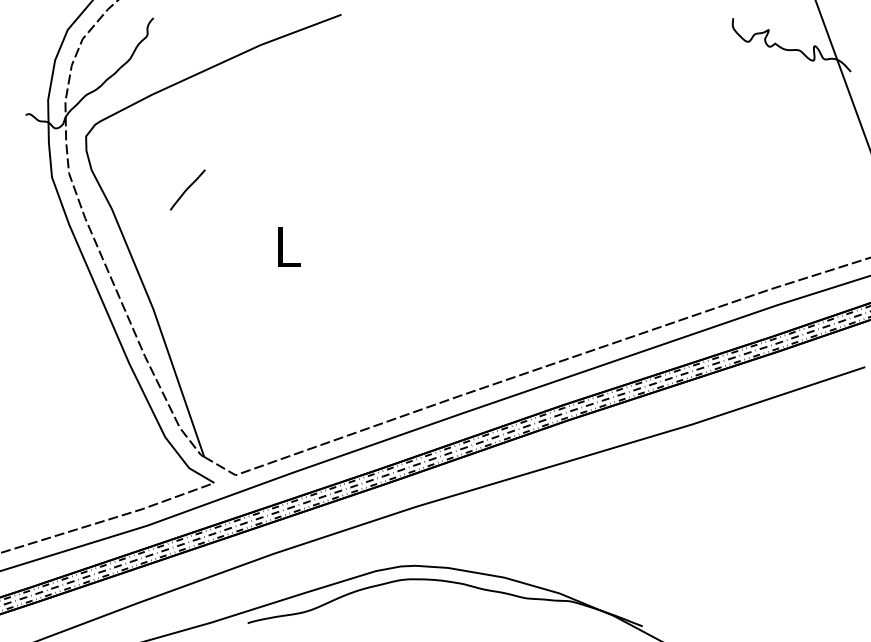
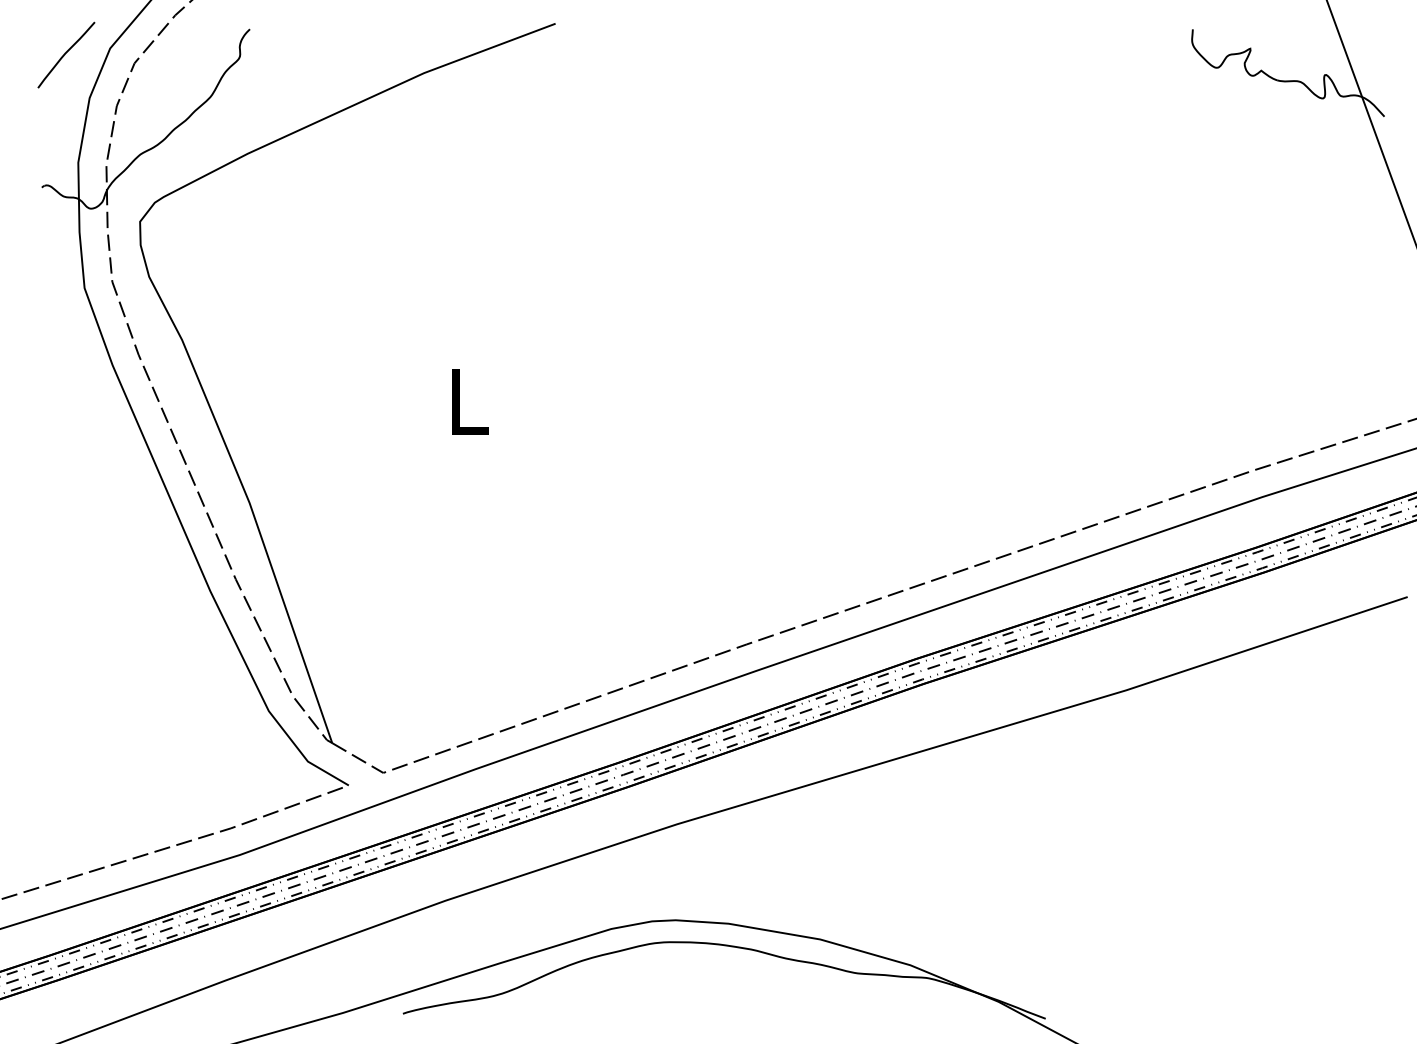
curve: (187, 189) -> (65, 54), moved

